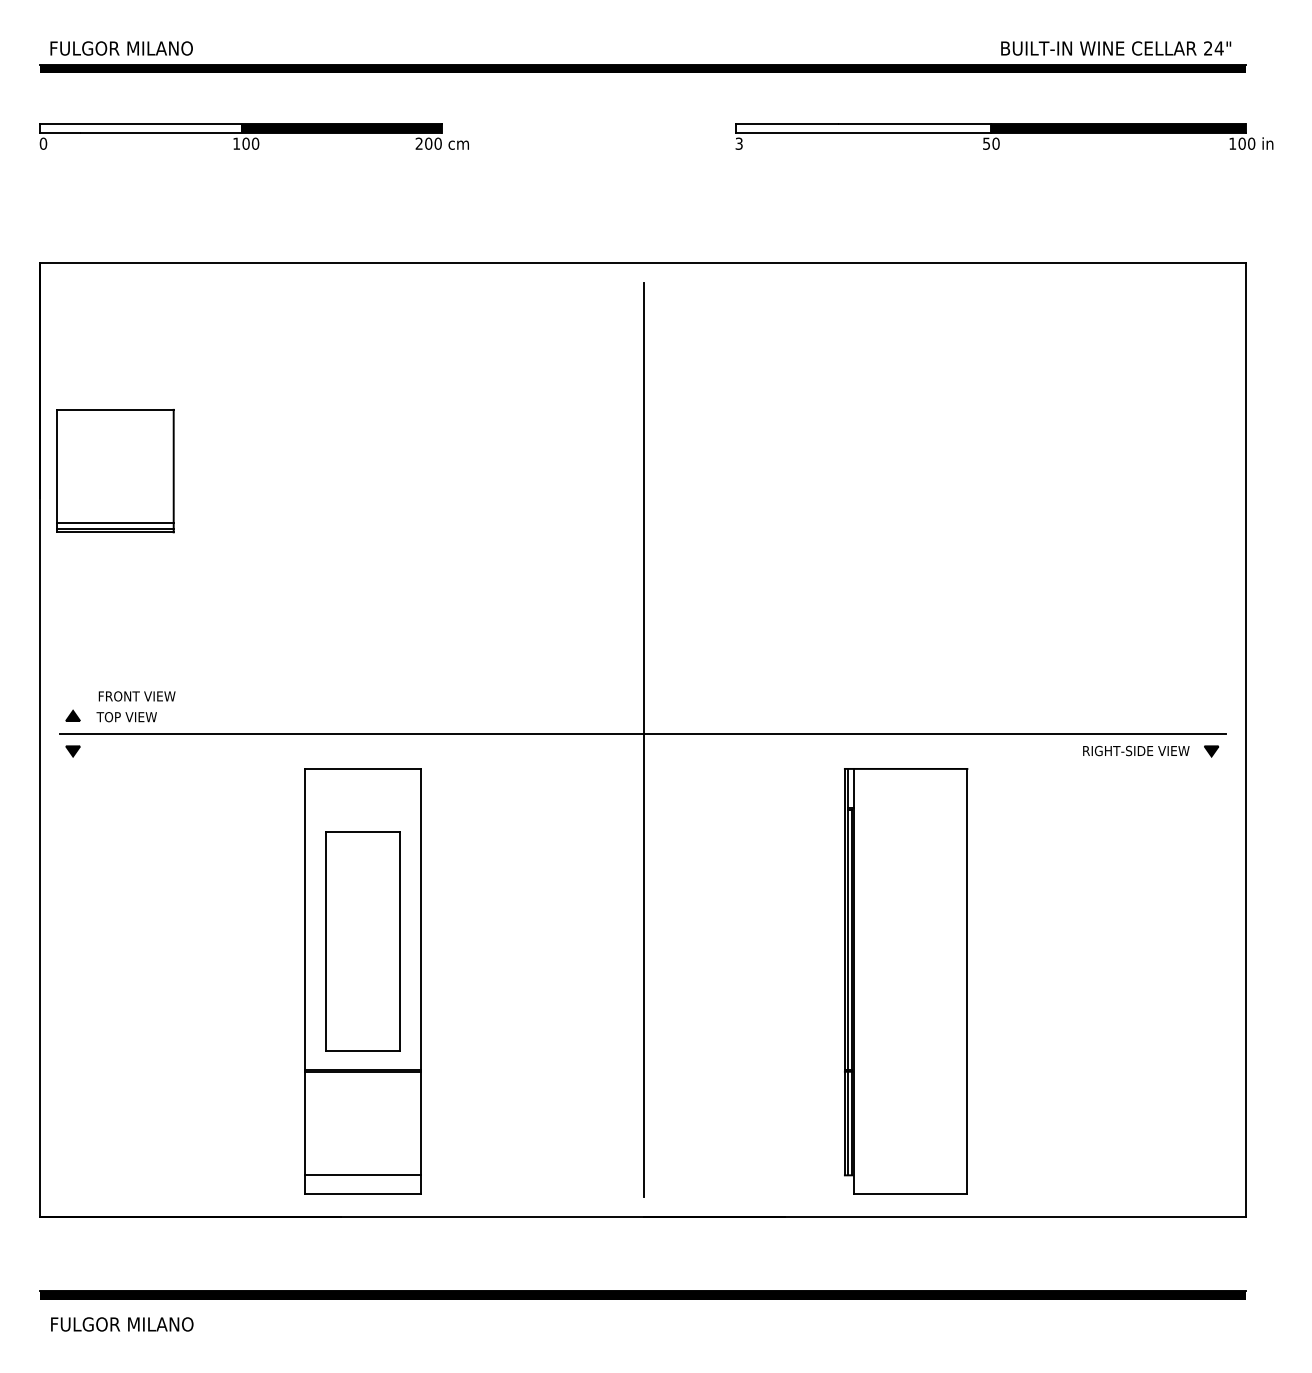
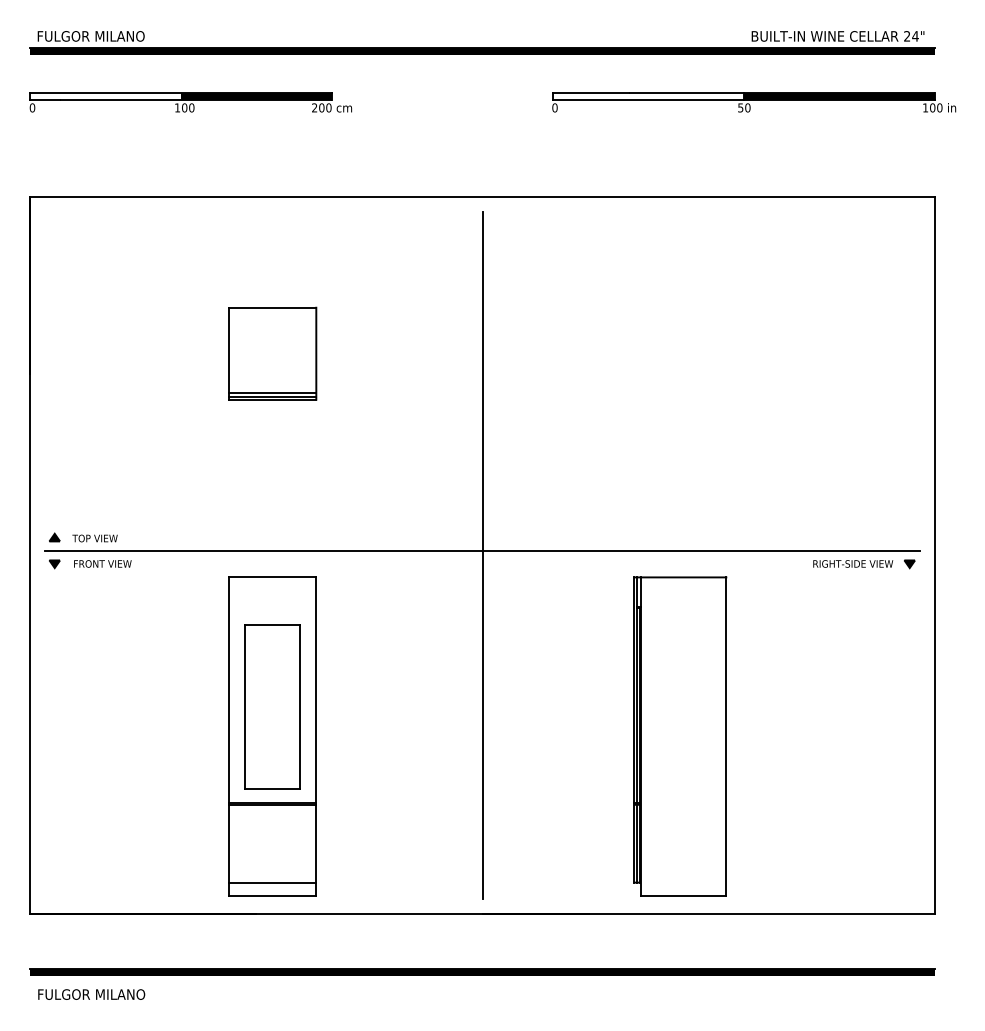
text: (738, 143) -> (554, 107), 3 -> 0
part: (115, 470) -> (272, 353), moved
text: (136, 695) -> (102, 563), moved

